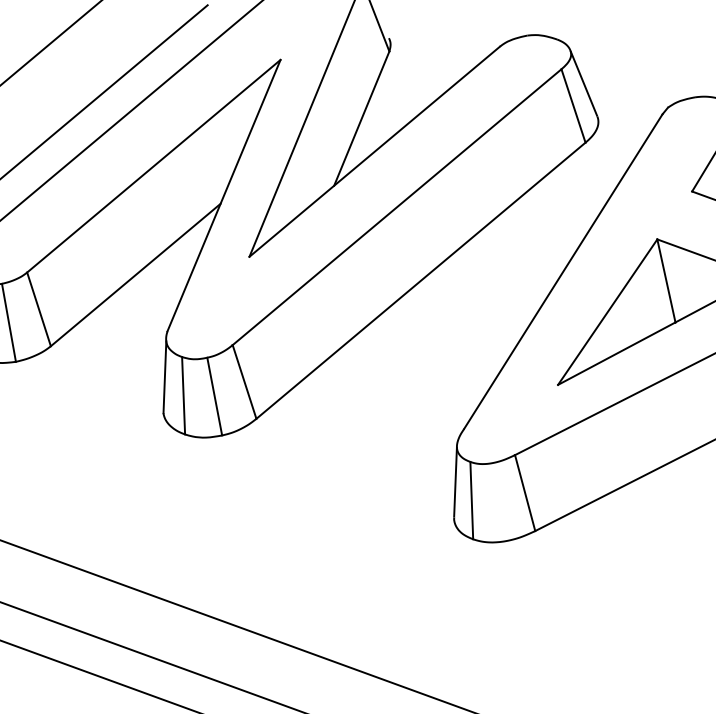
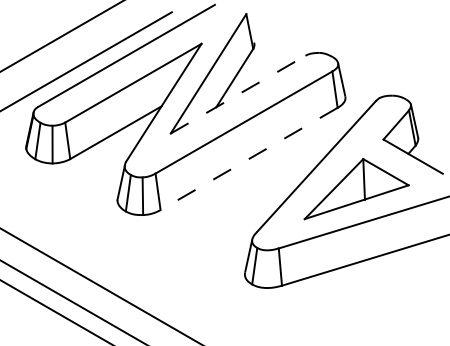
line: (375, 151) -> (238, 94), solid -> dashed
line: (419, 282) -> (248, 159), solid -> dashed

